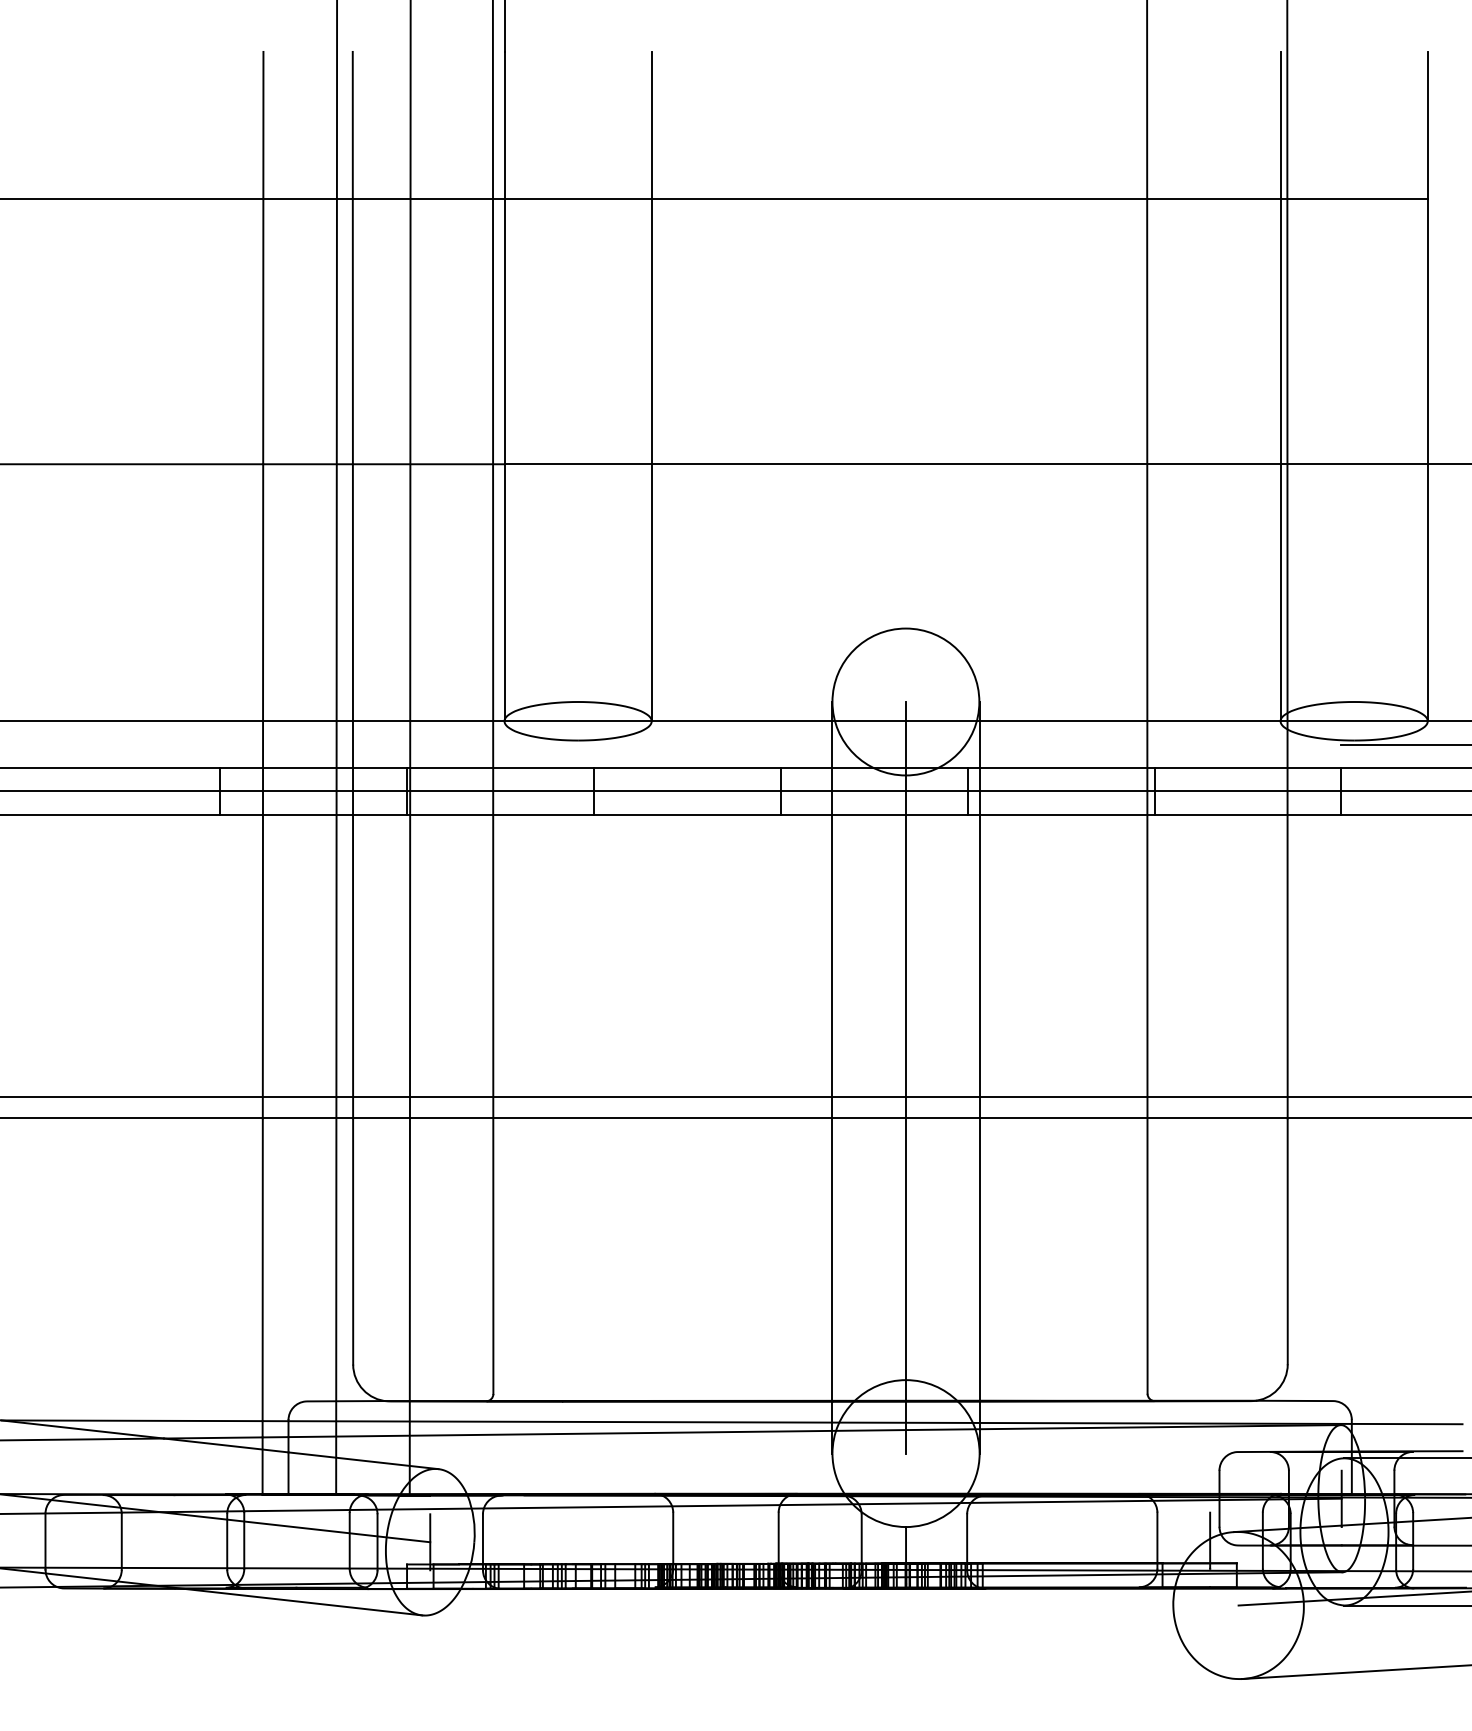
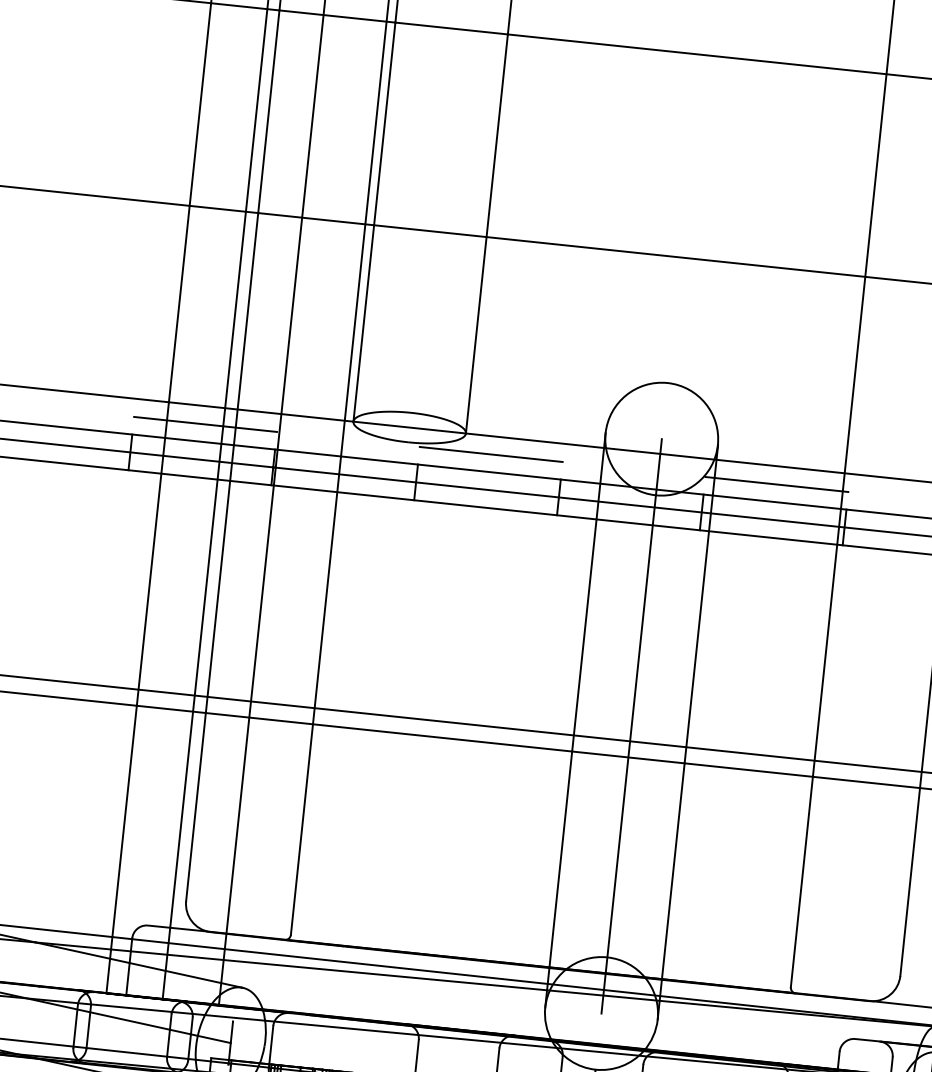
line: (313, 745) -> (205, 424), added
line: (686, 745) -> (490, 454), added
line: (1060, 745) -> (776, 484), added

